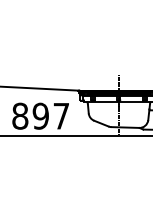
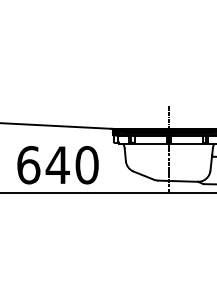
text: (40, 116) -> (57, 165), 897 -> 640

